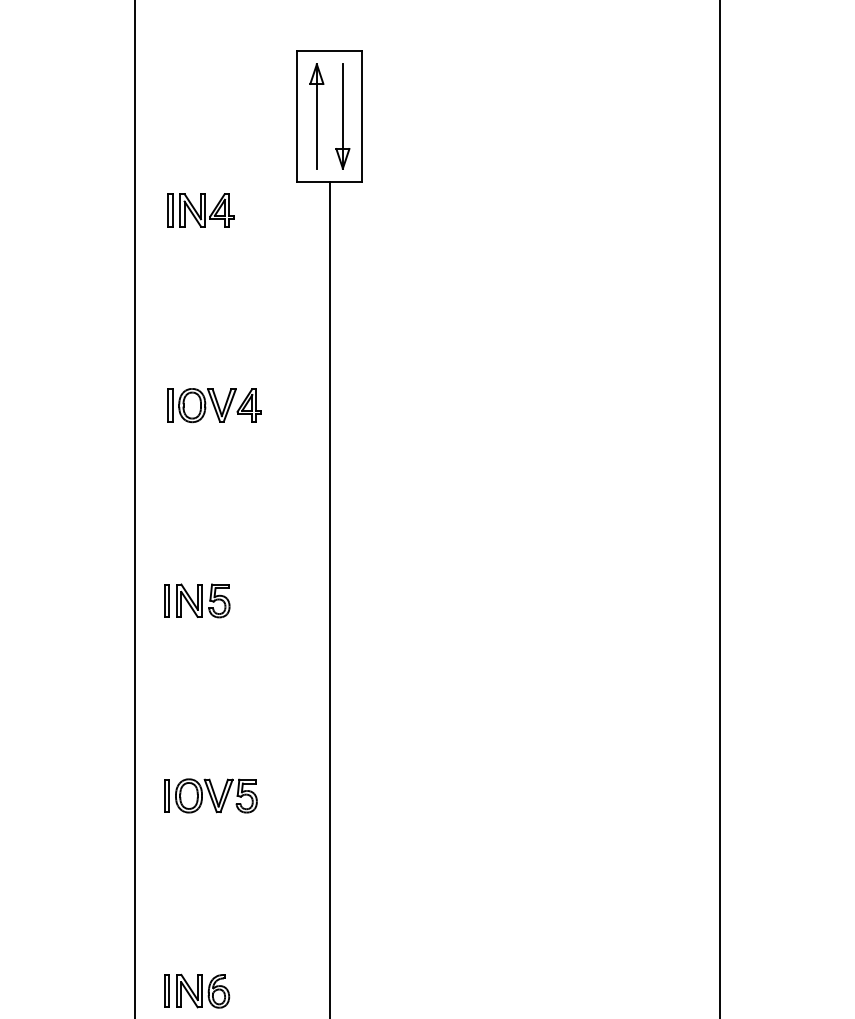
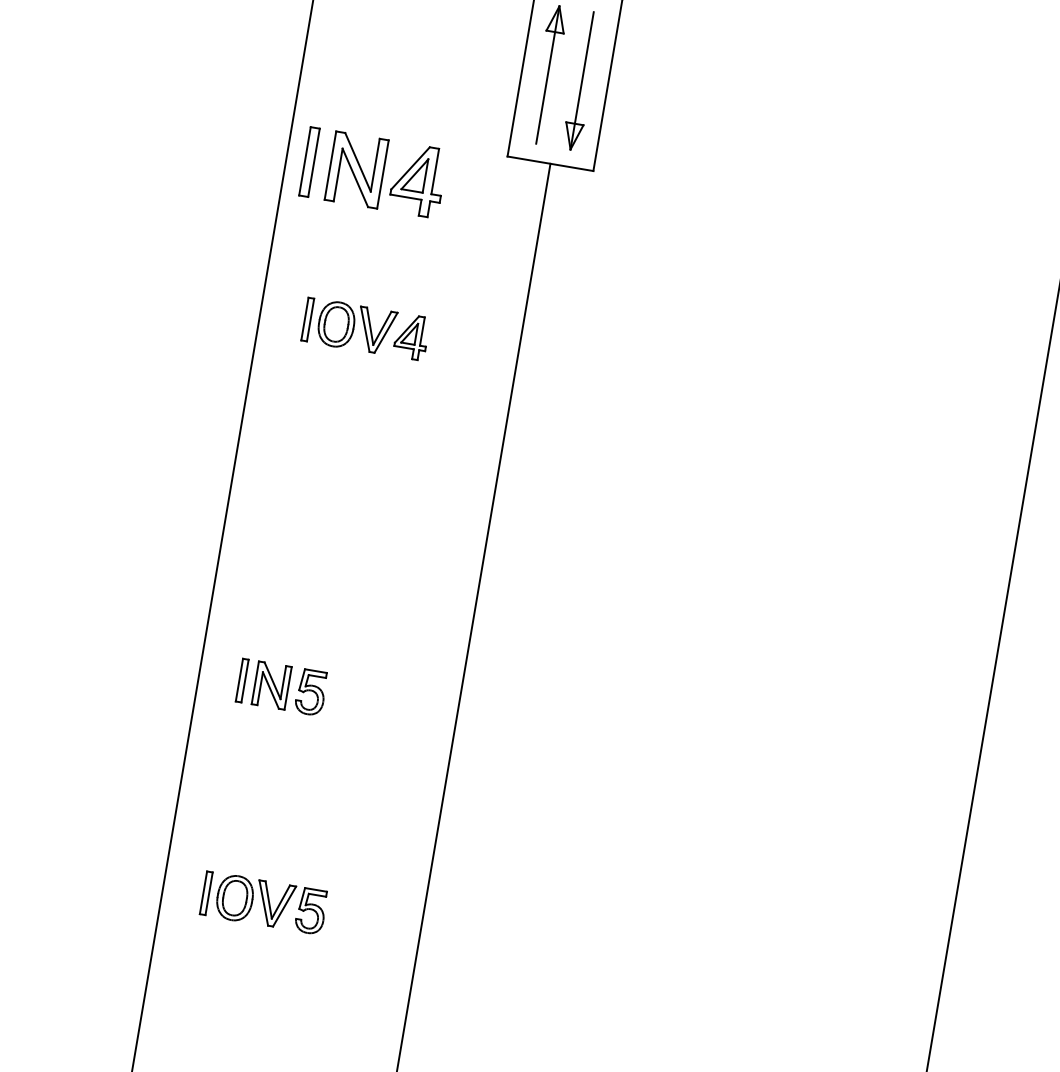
part: (200, 210) -> (373, 173), size x1.6
part: (214, 405) -> (365, 329), moved
part: (210, 795) -> (263, 902), moved

